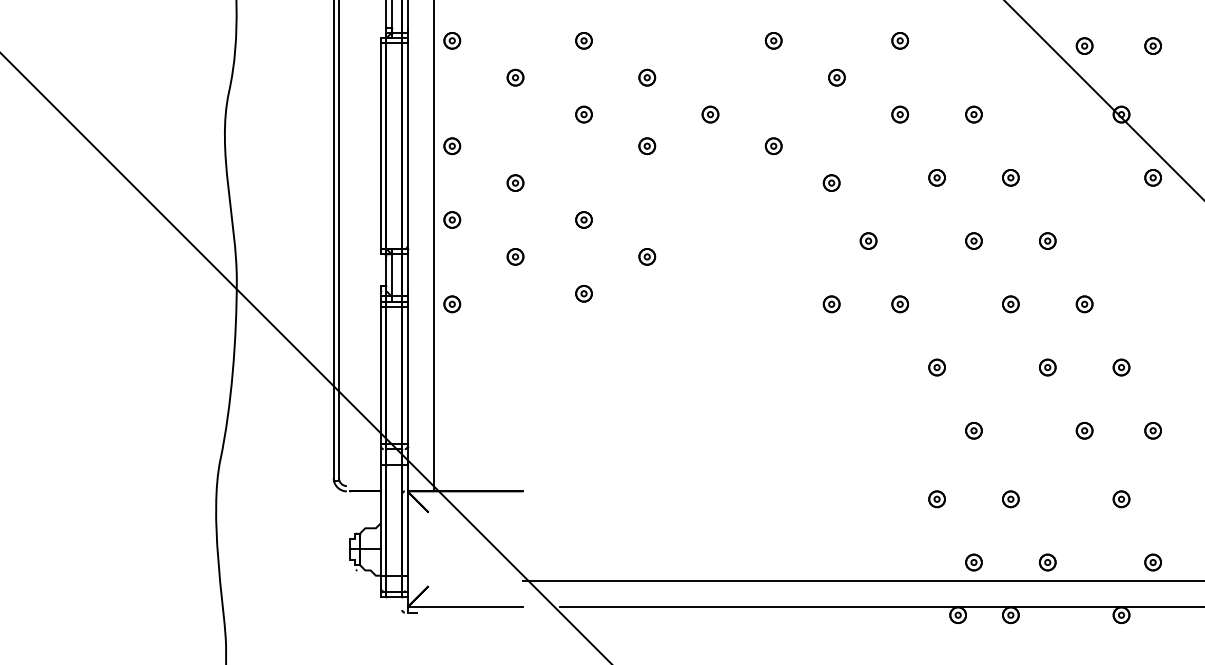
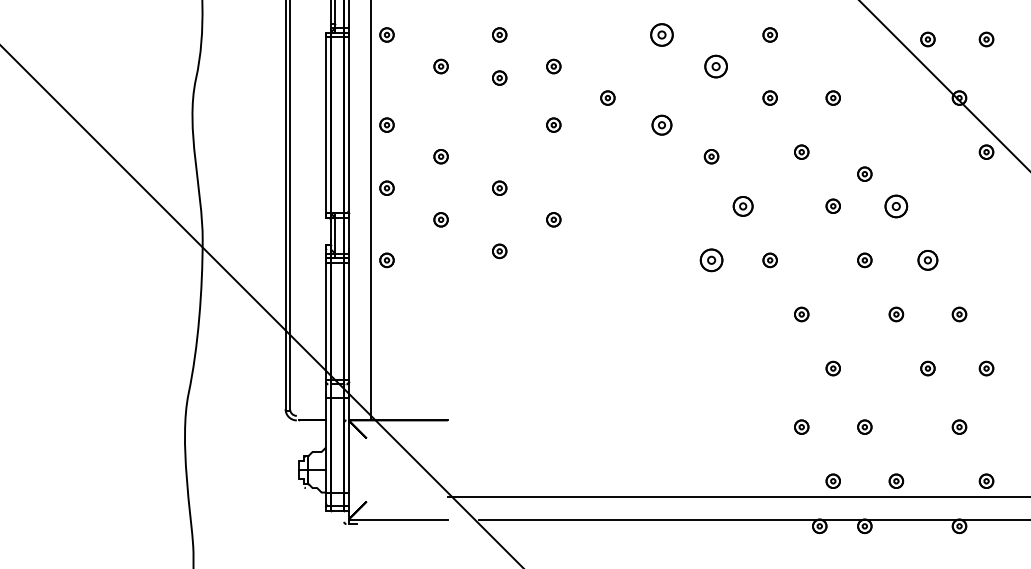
part: (773, 40) -> (661, 34), size x1.6
part: (836, 77) -> (715, 66), size x1.6
part: (583, 113) -> (499, 77), moved
part: (773, 145) -> (661, 124), size x1.4
part: (1010, 177) -> (864, 173), moved
part: (867, 240) -> (742, 205), size x1.4
part: (1047, 240) -> (896, 205), size x1.6
part: (831, 304) -> (711, 260), size x1.6
part: (1084, 304) -> (927, 260), size x1.4

